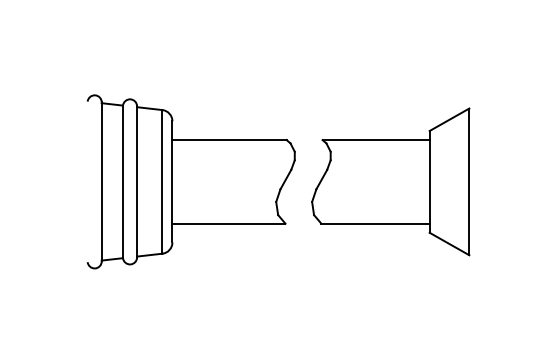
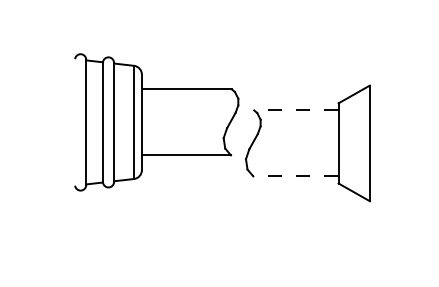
line: (374, 140) -> (295, 110), solid -> dashed
part: (190, 182) -> (156, 122), moved
line: (374, 223) -> (295, 176), solid -> dashed

